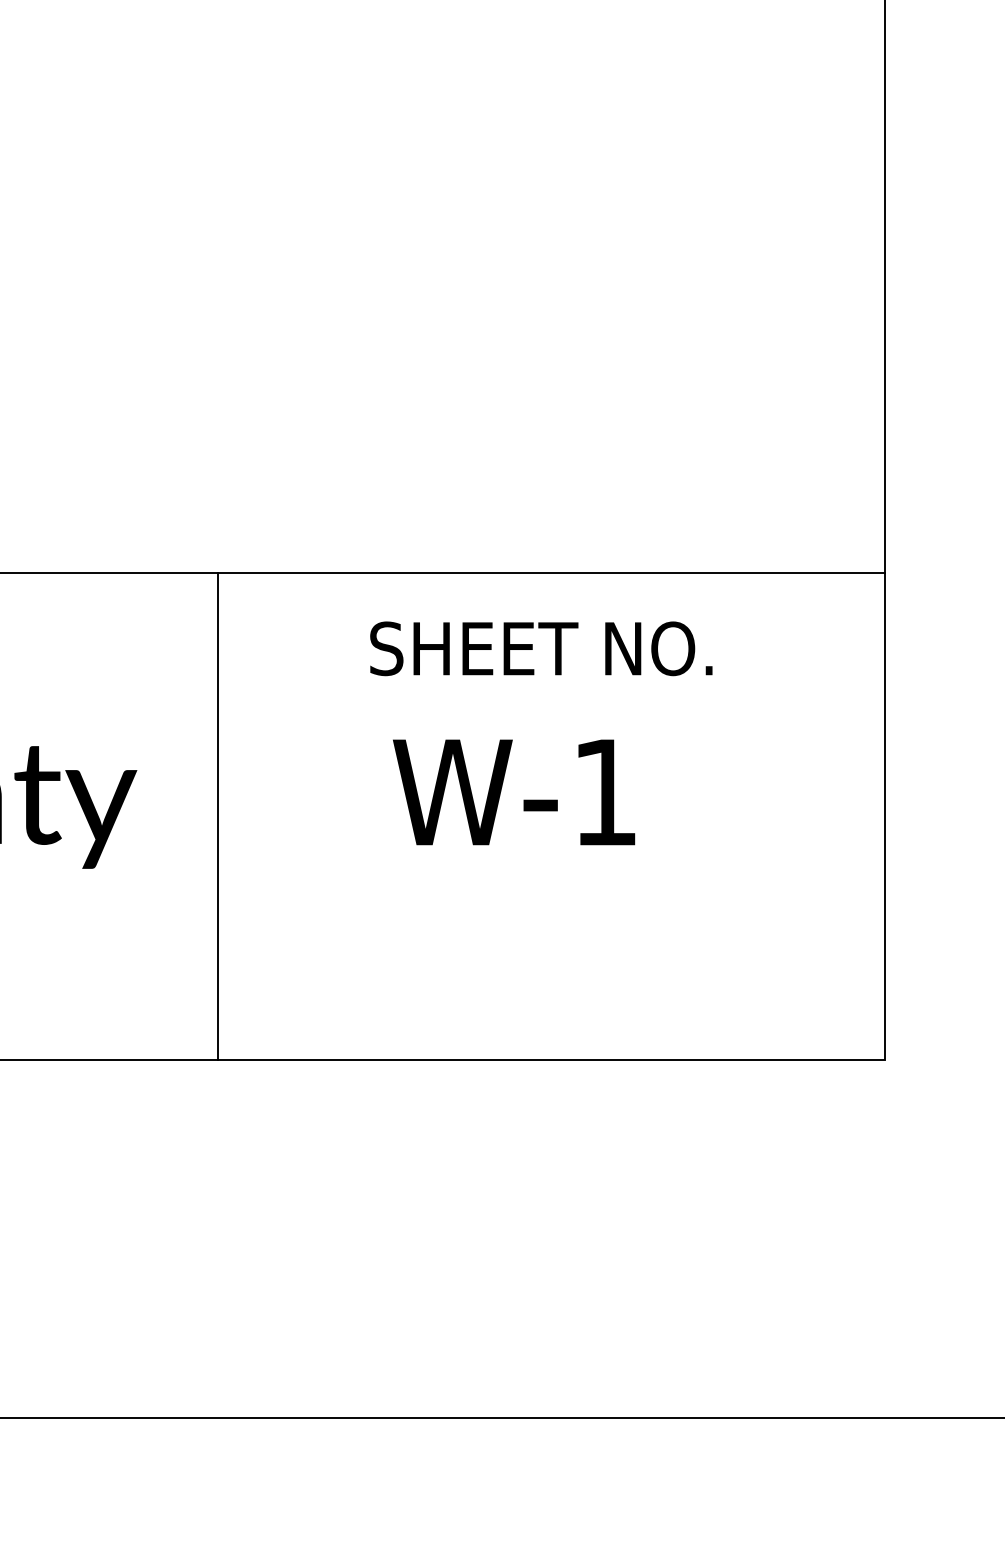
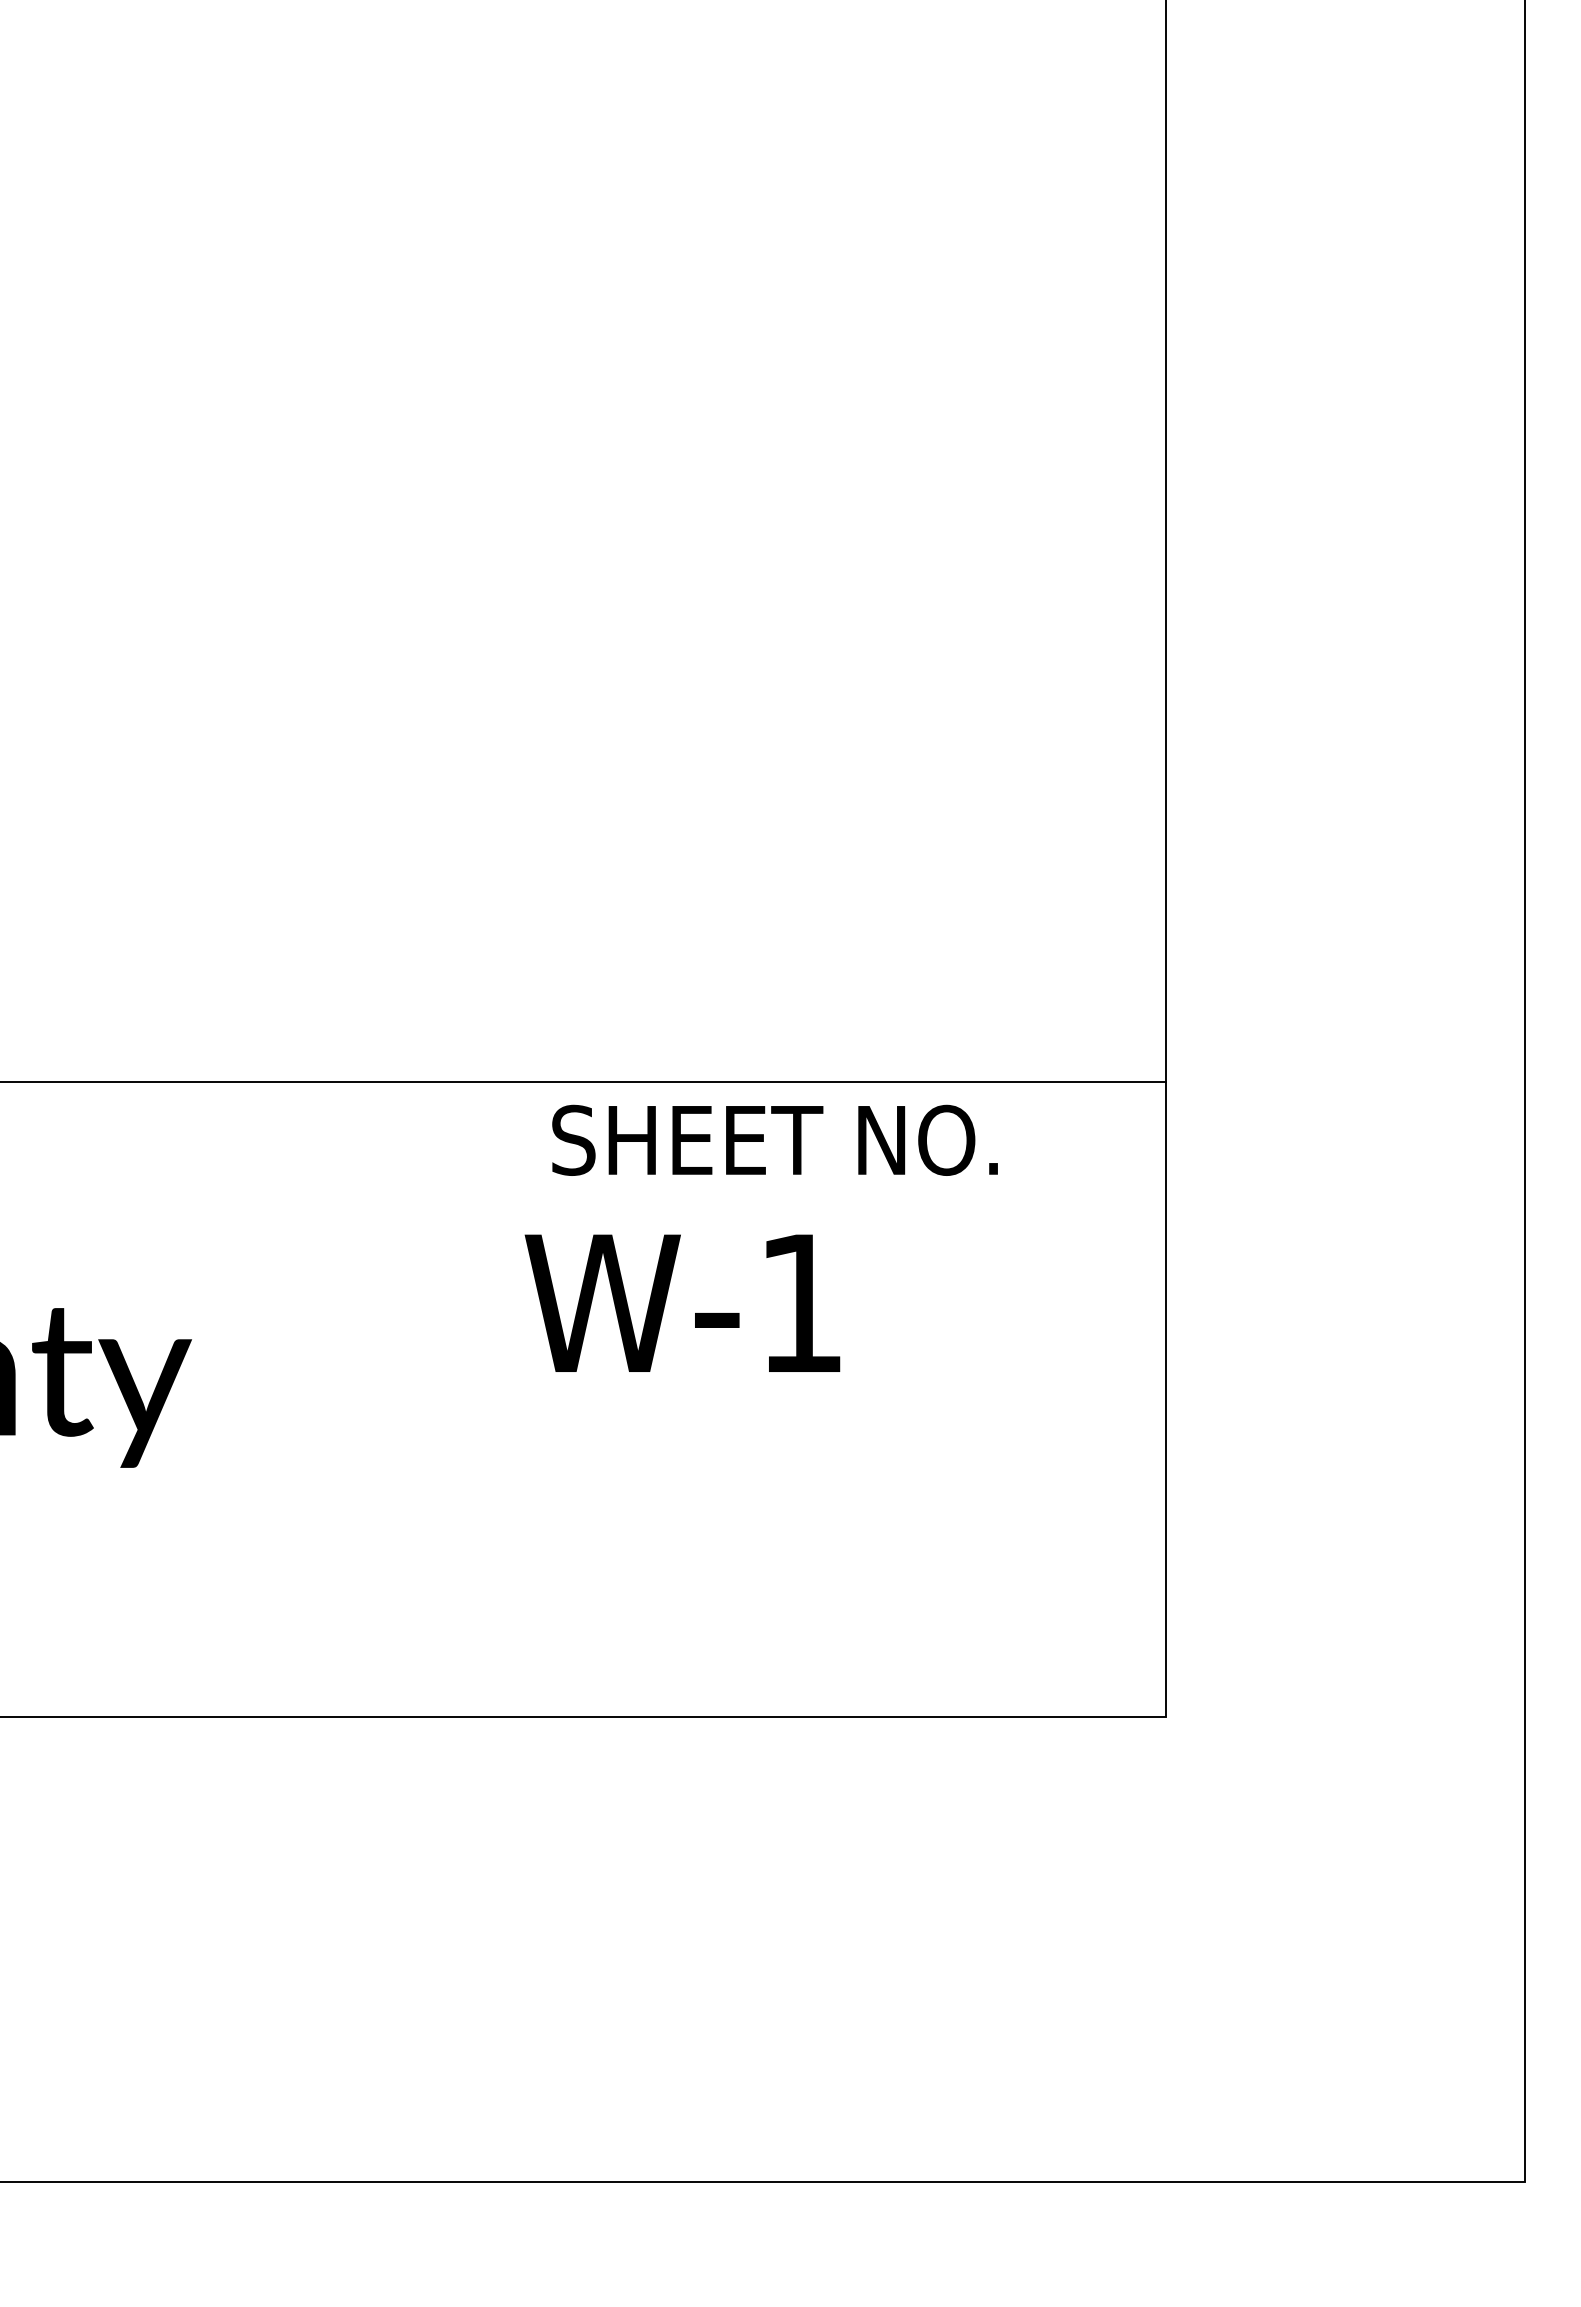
text: (540, 648) -> (774, 1139), moved
text: (514, 791) -> (682, 1302), moved
line: (217, 816) -> (296, 1399), removed

